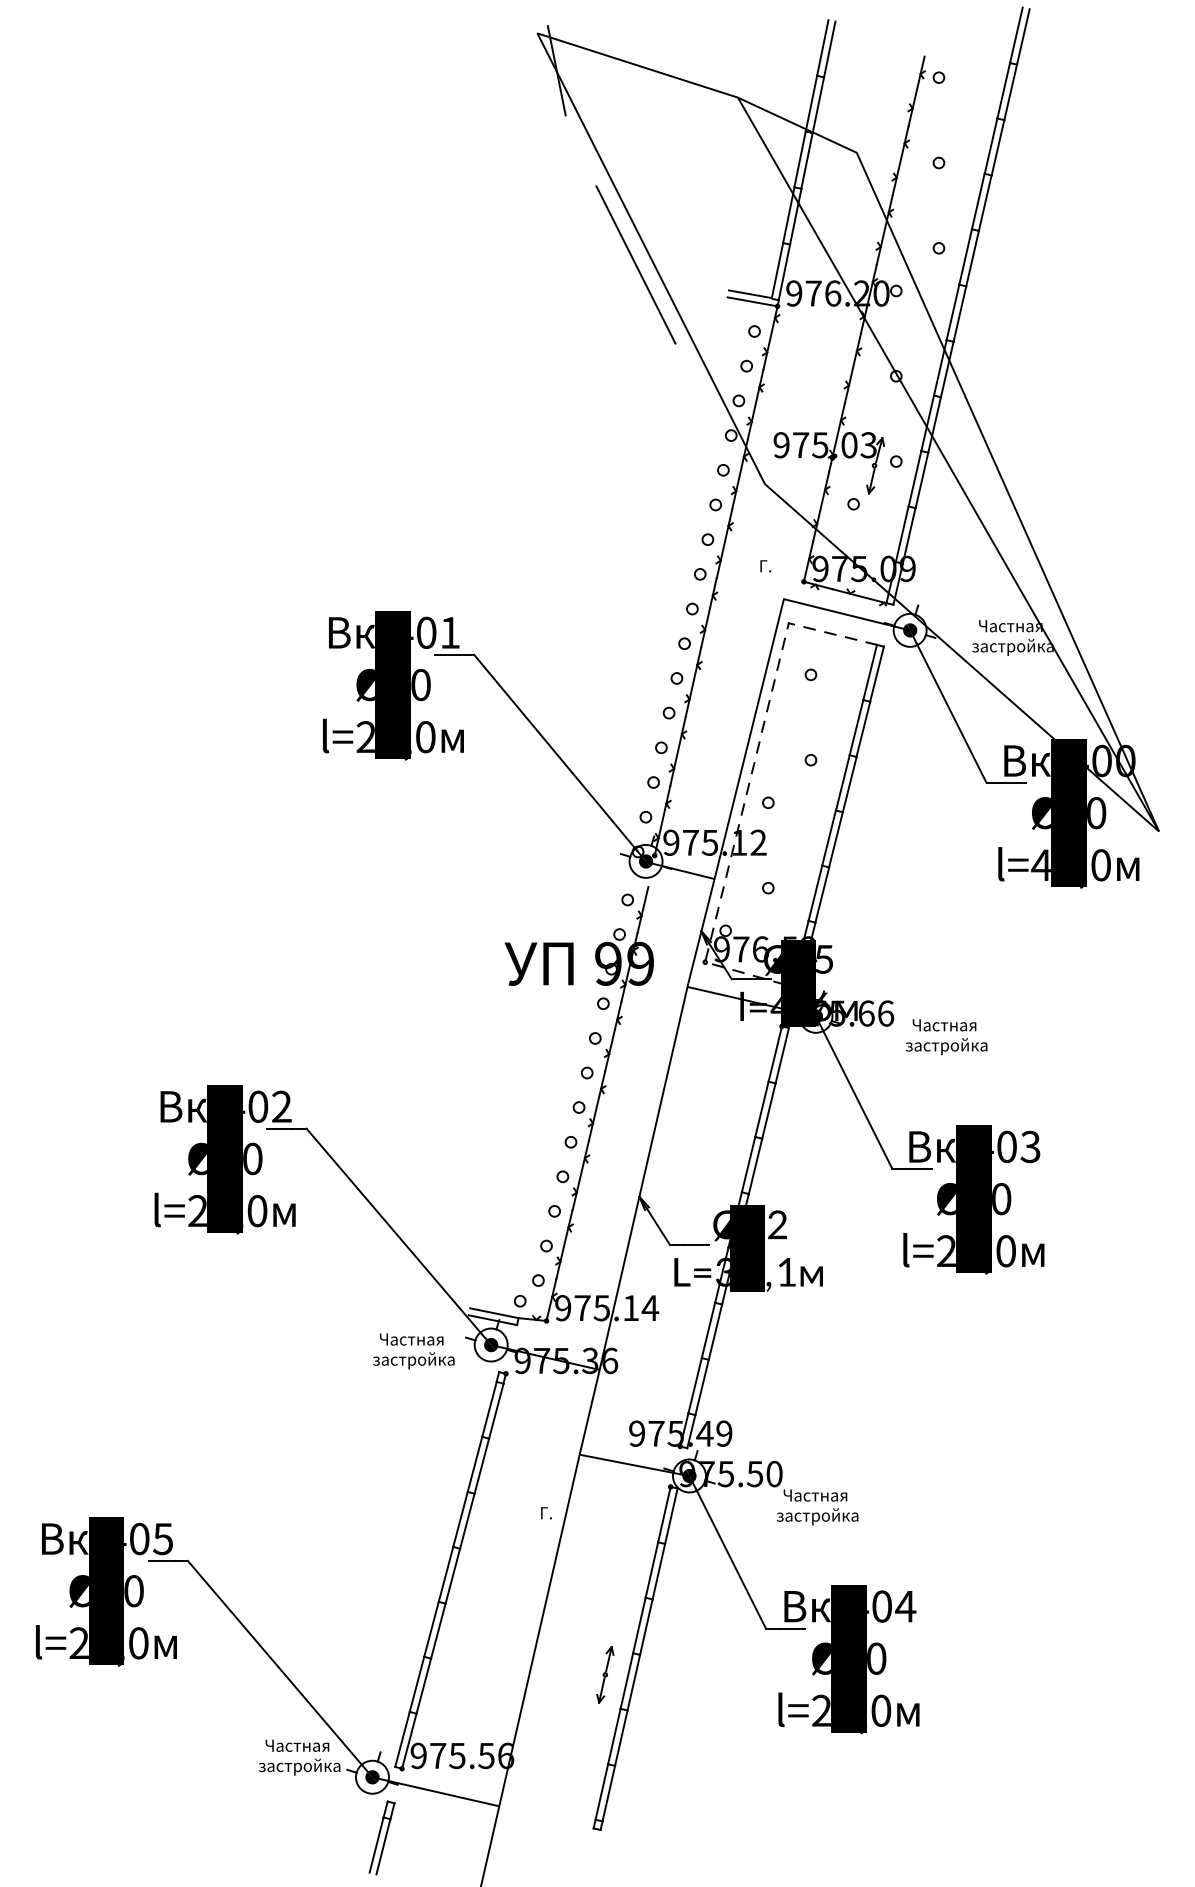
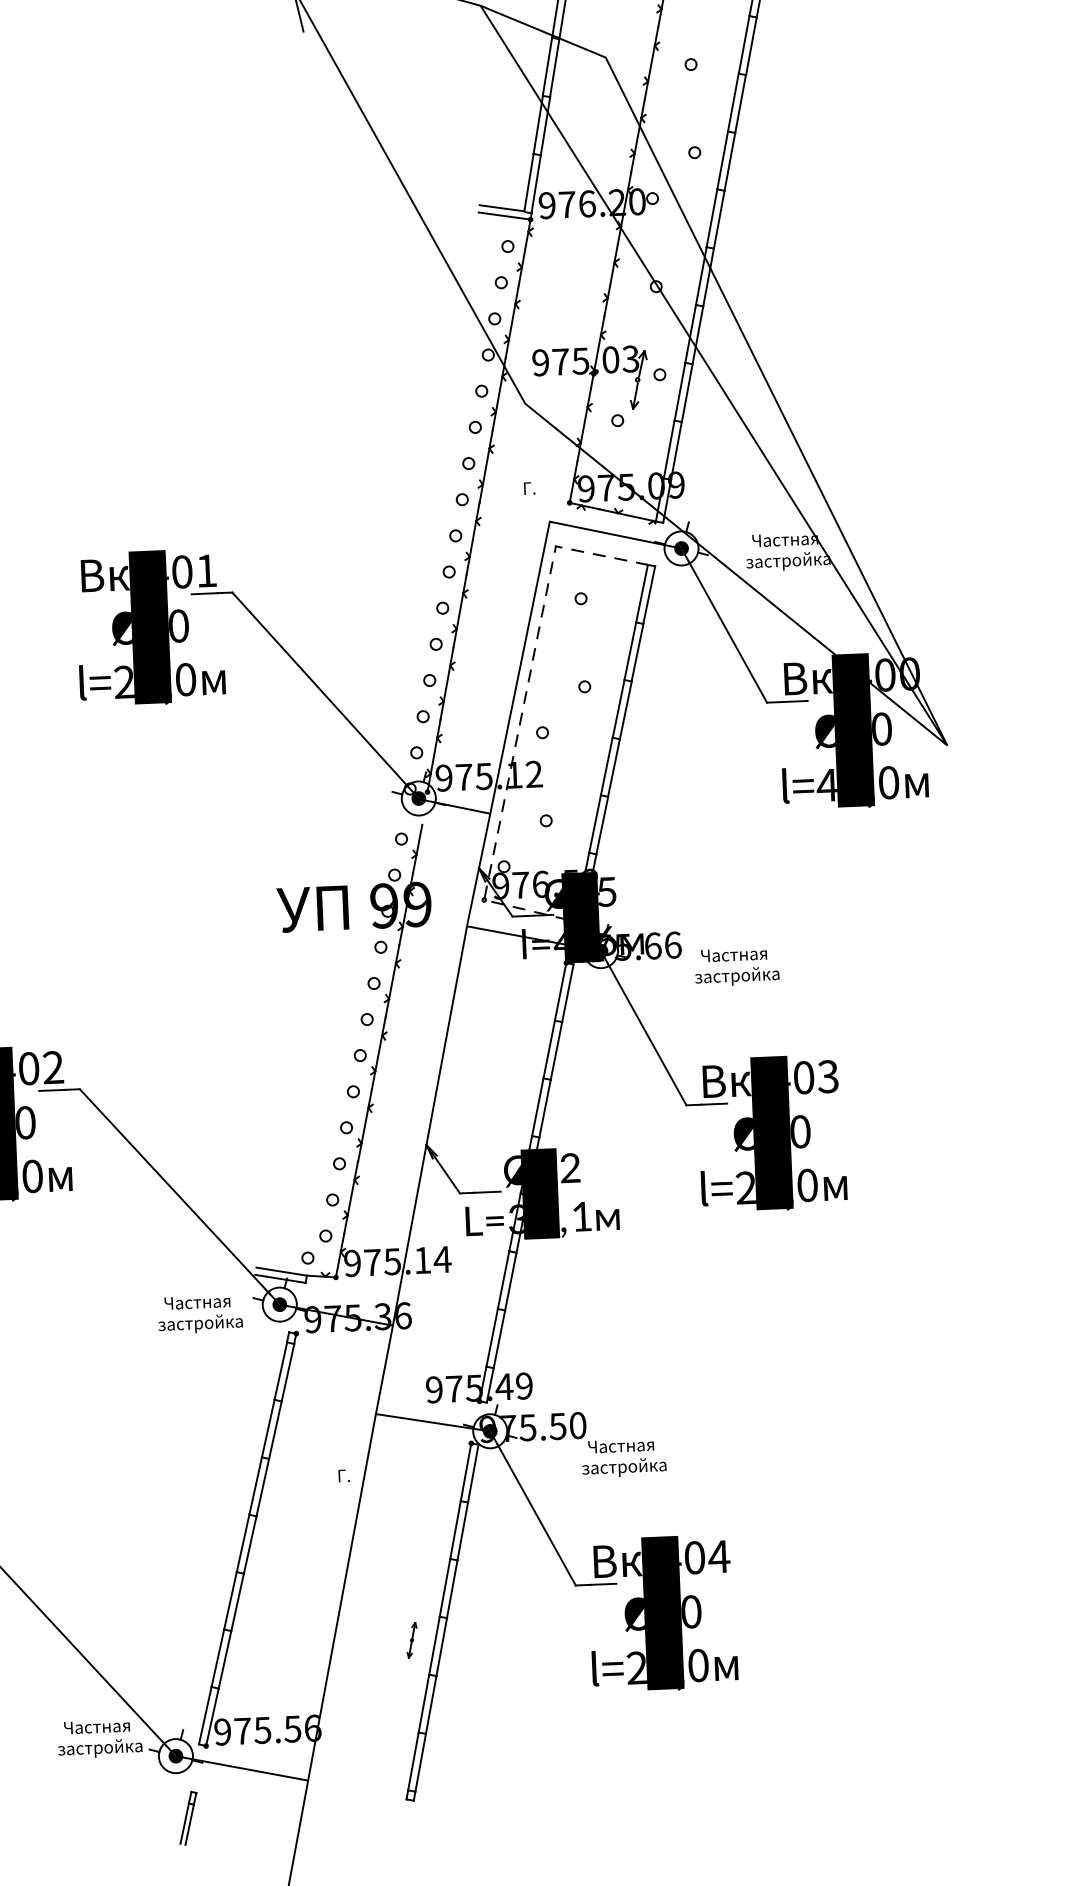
line: (635, 264) -> (382, 182), removed
part: (605, 1674) -> (412, 1639), size x0.6
part: (381, 1837) -> (187, 1817), size x0.7

